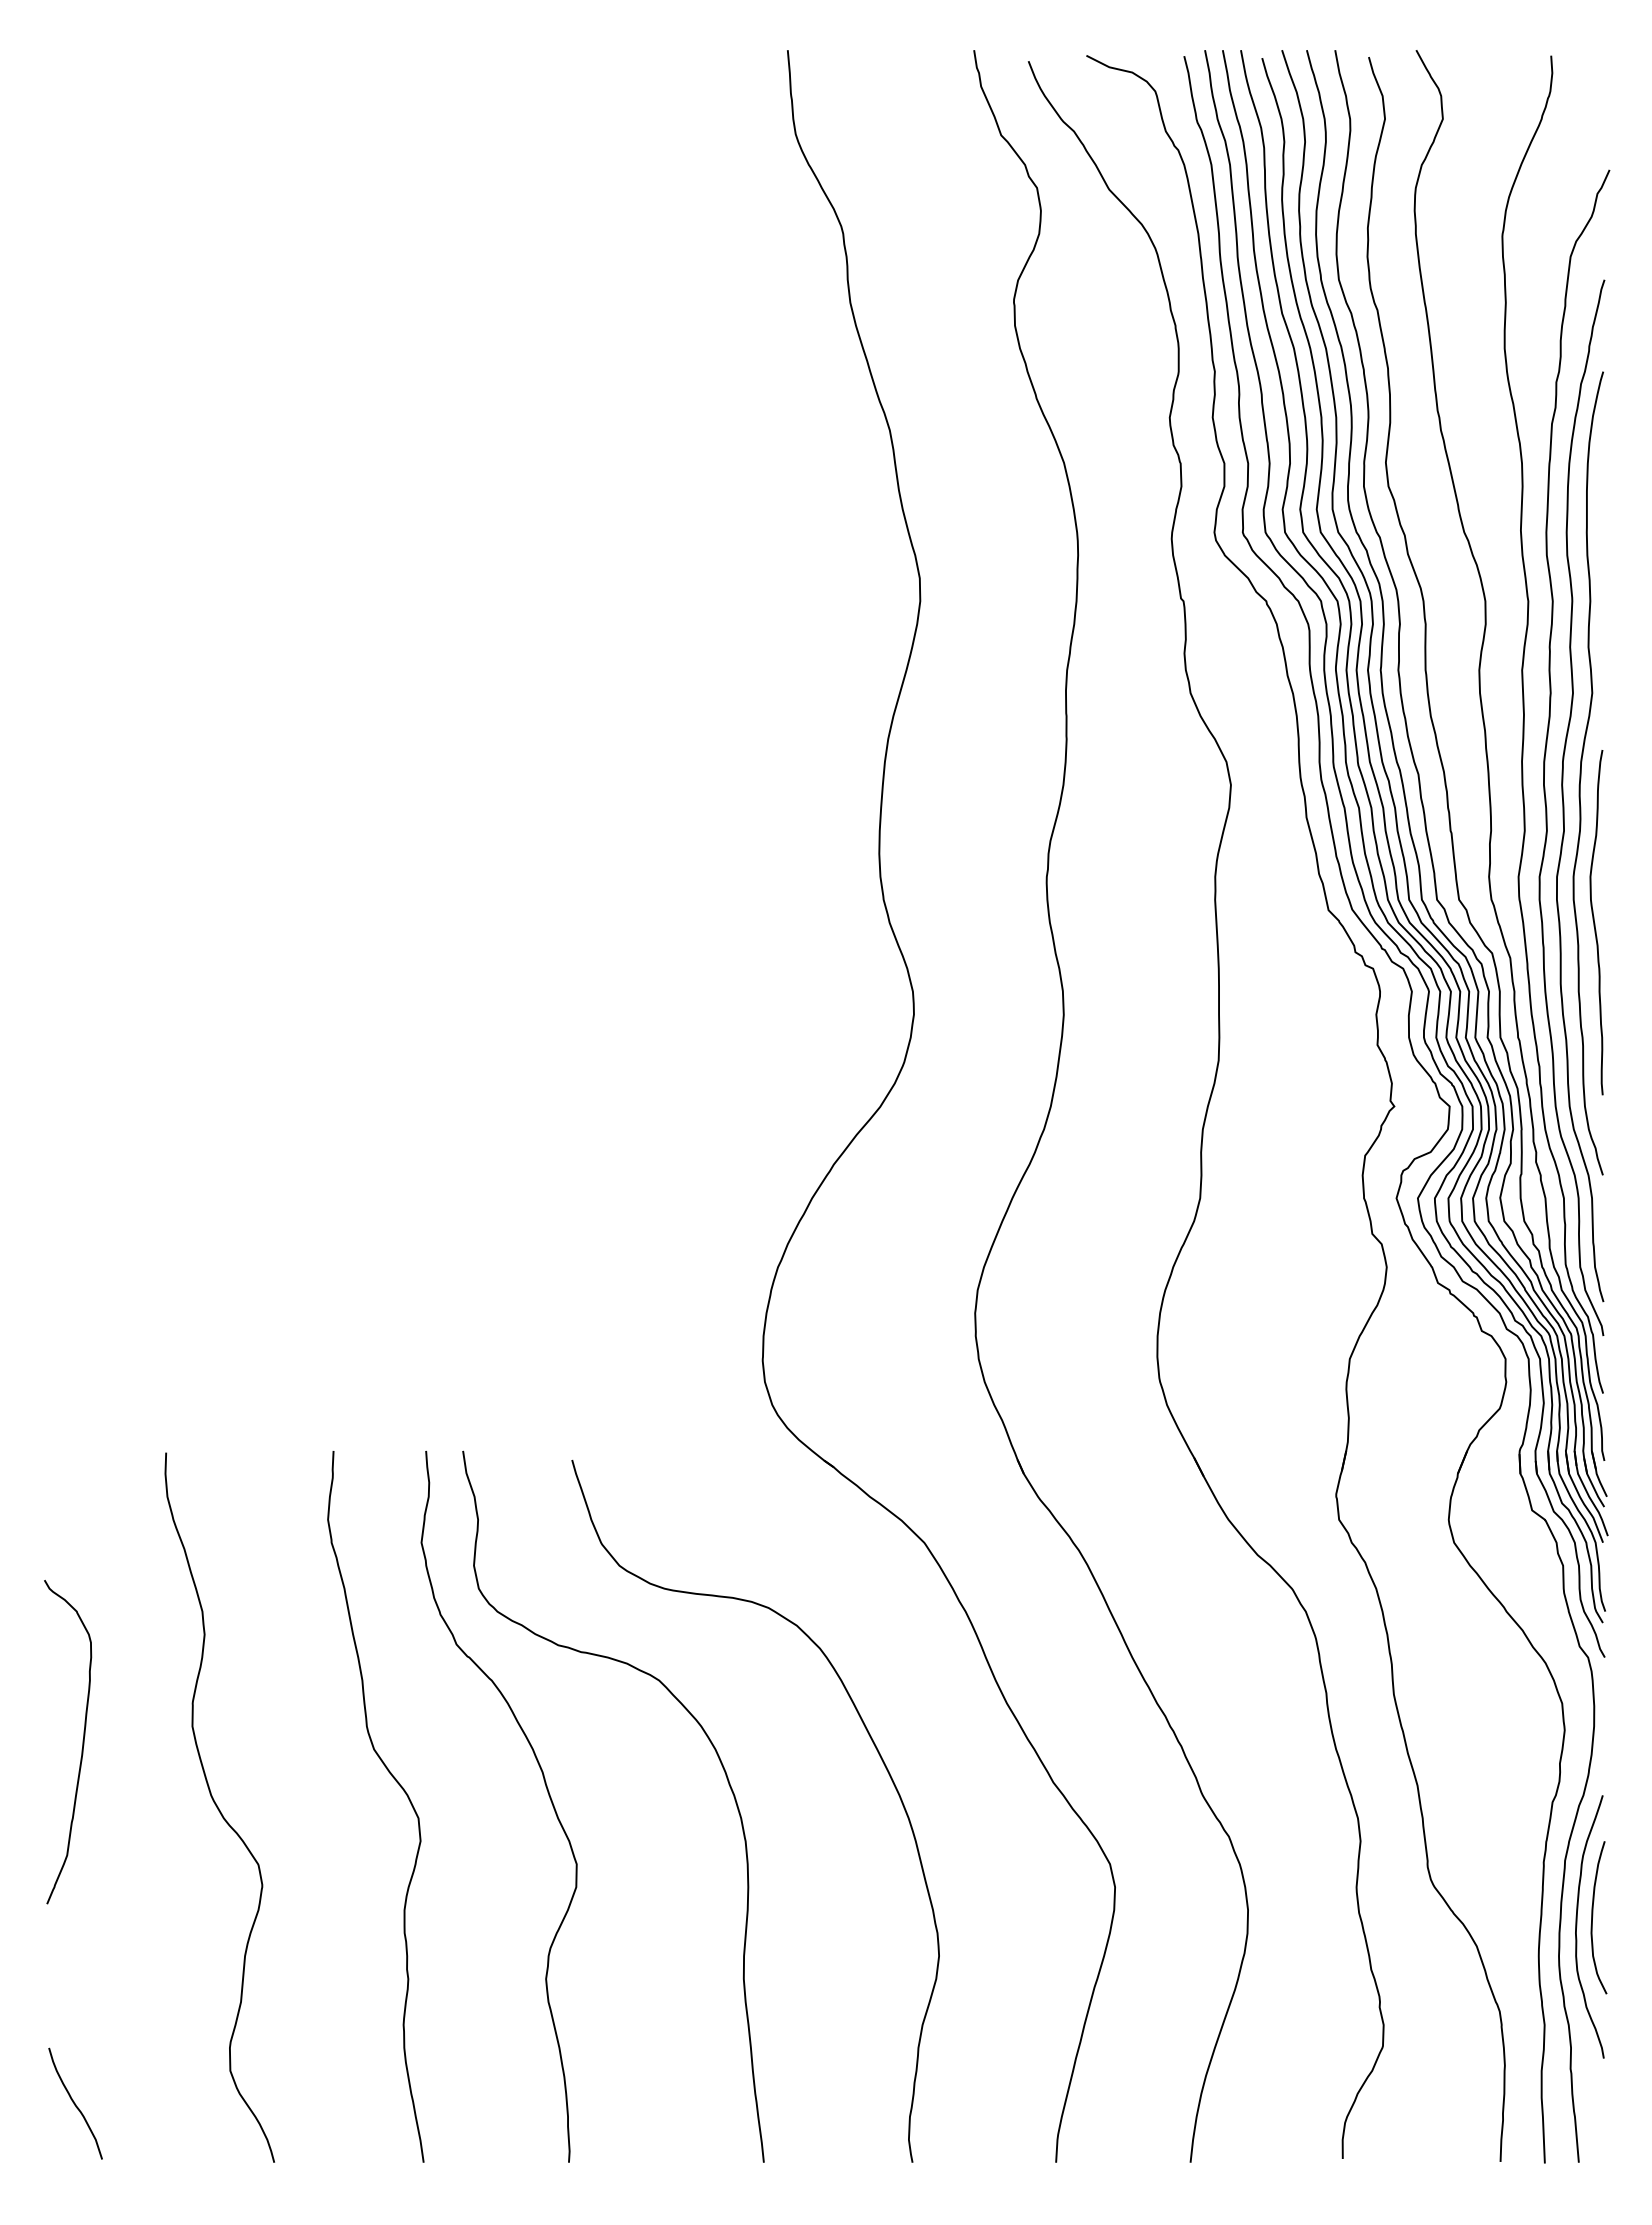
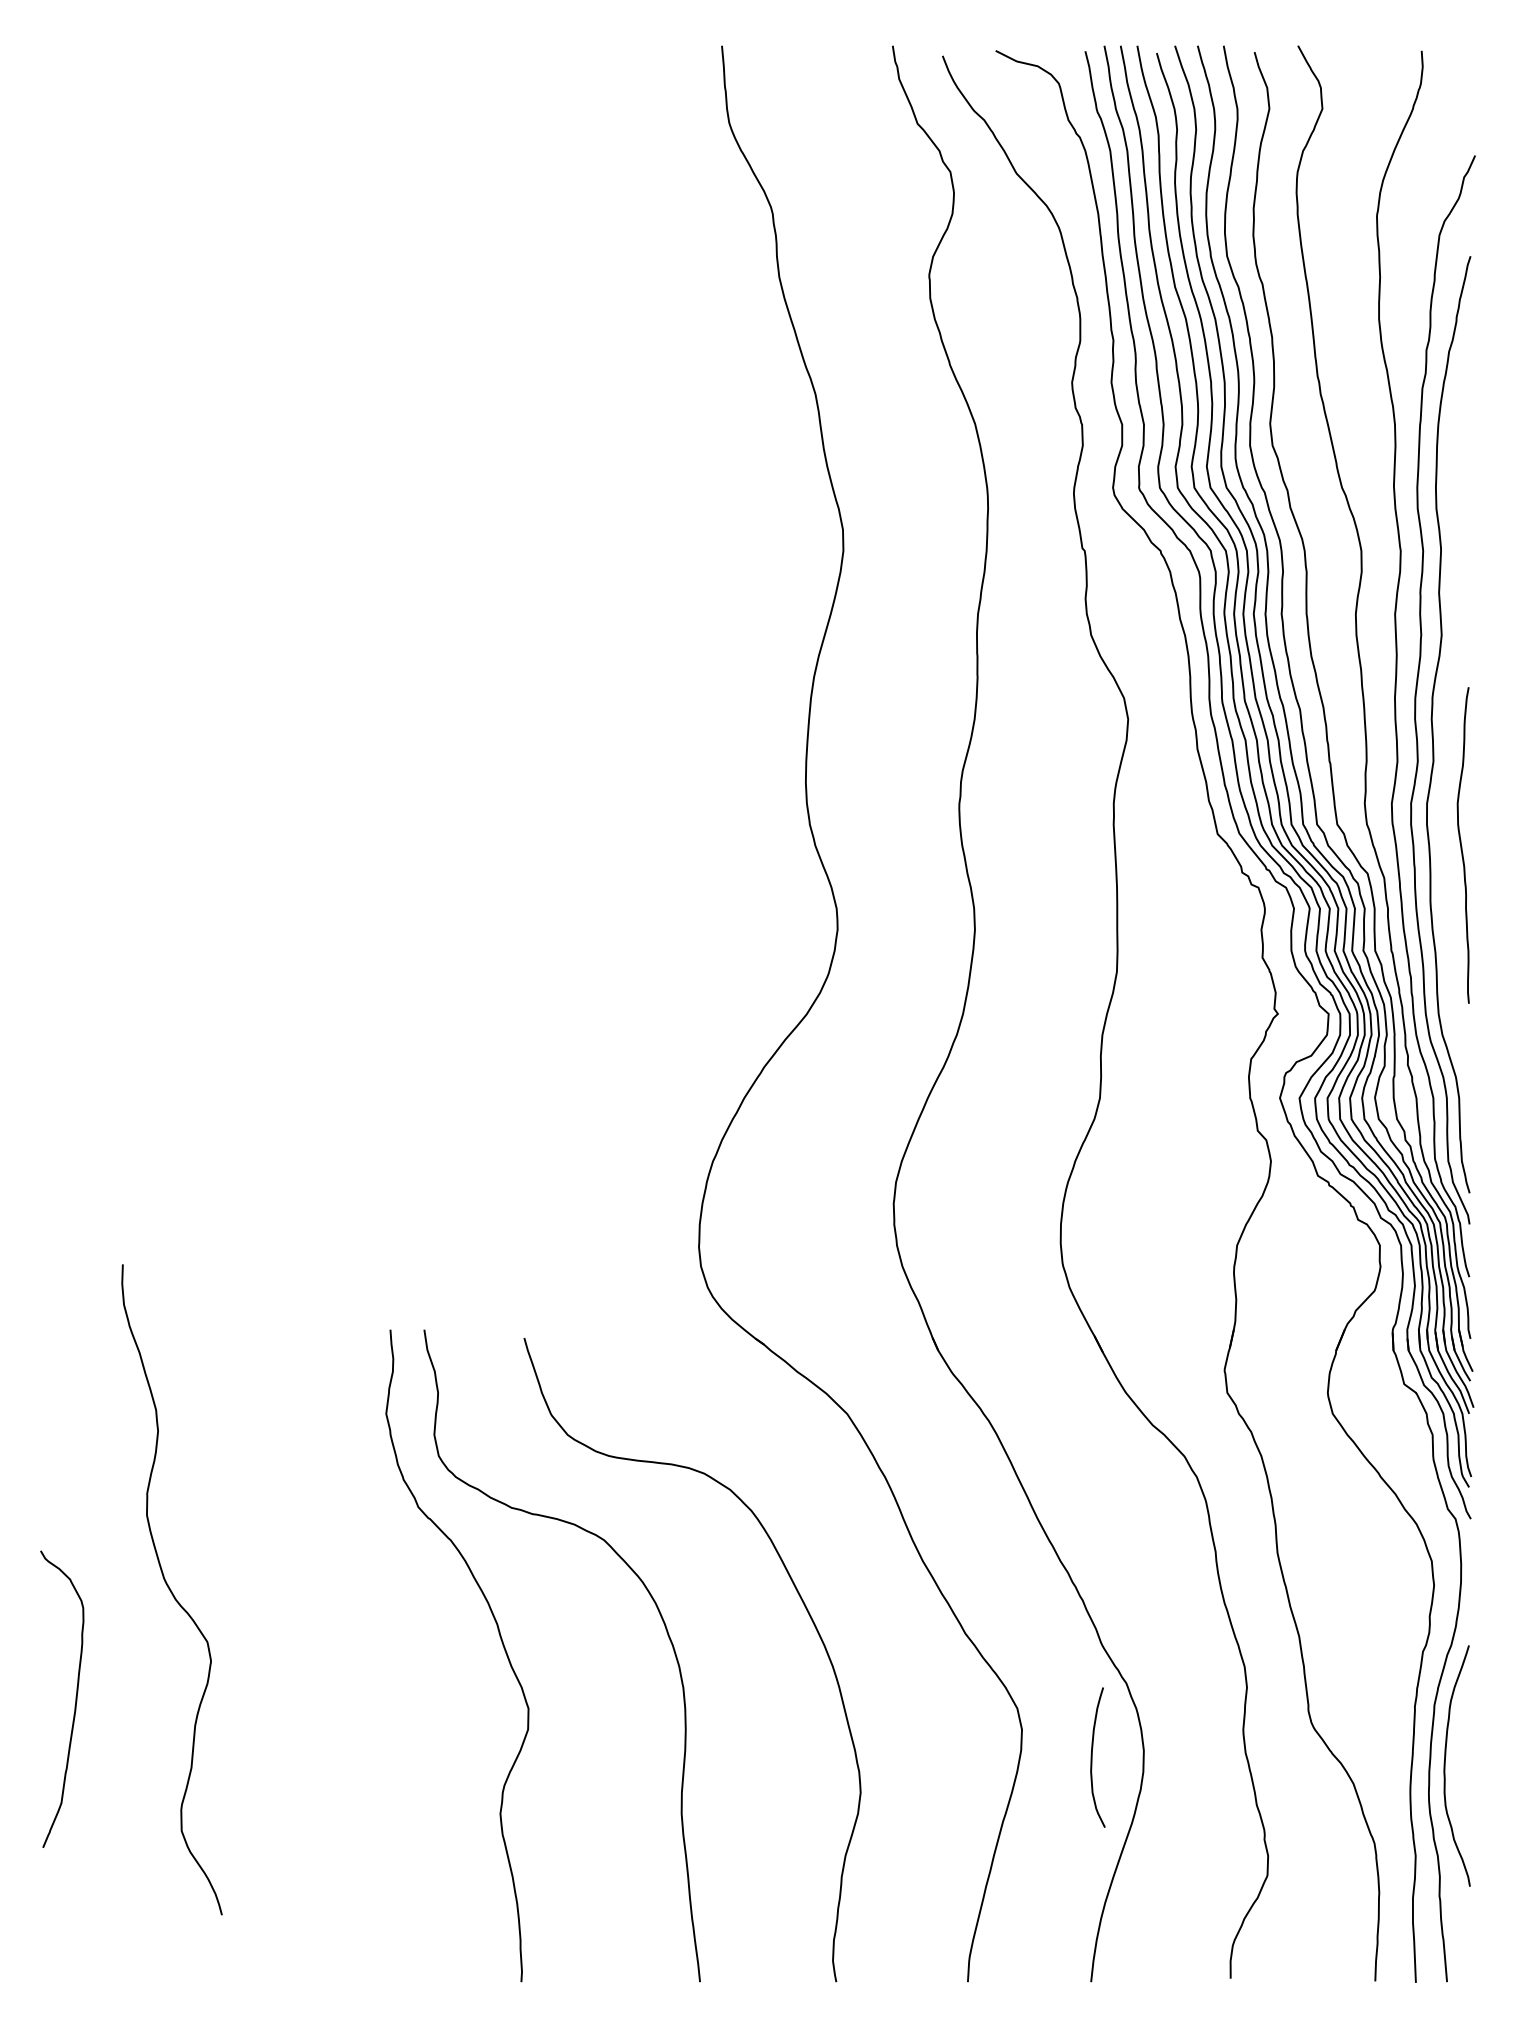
curve: (1581, 773) -> (1449, 708), removed
curve: (82, 1742) -> (75, 1699), moved
curve: (399, 1786) -> (366, 1637), removed
curve: (218, 1807) -> (170, 1589), moved
curve: (1593, 1916) -> (1092, 1756), moved
curve: (75, 2103) -> (69, 1927), removed

